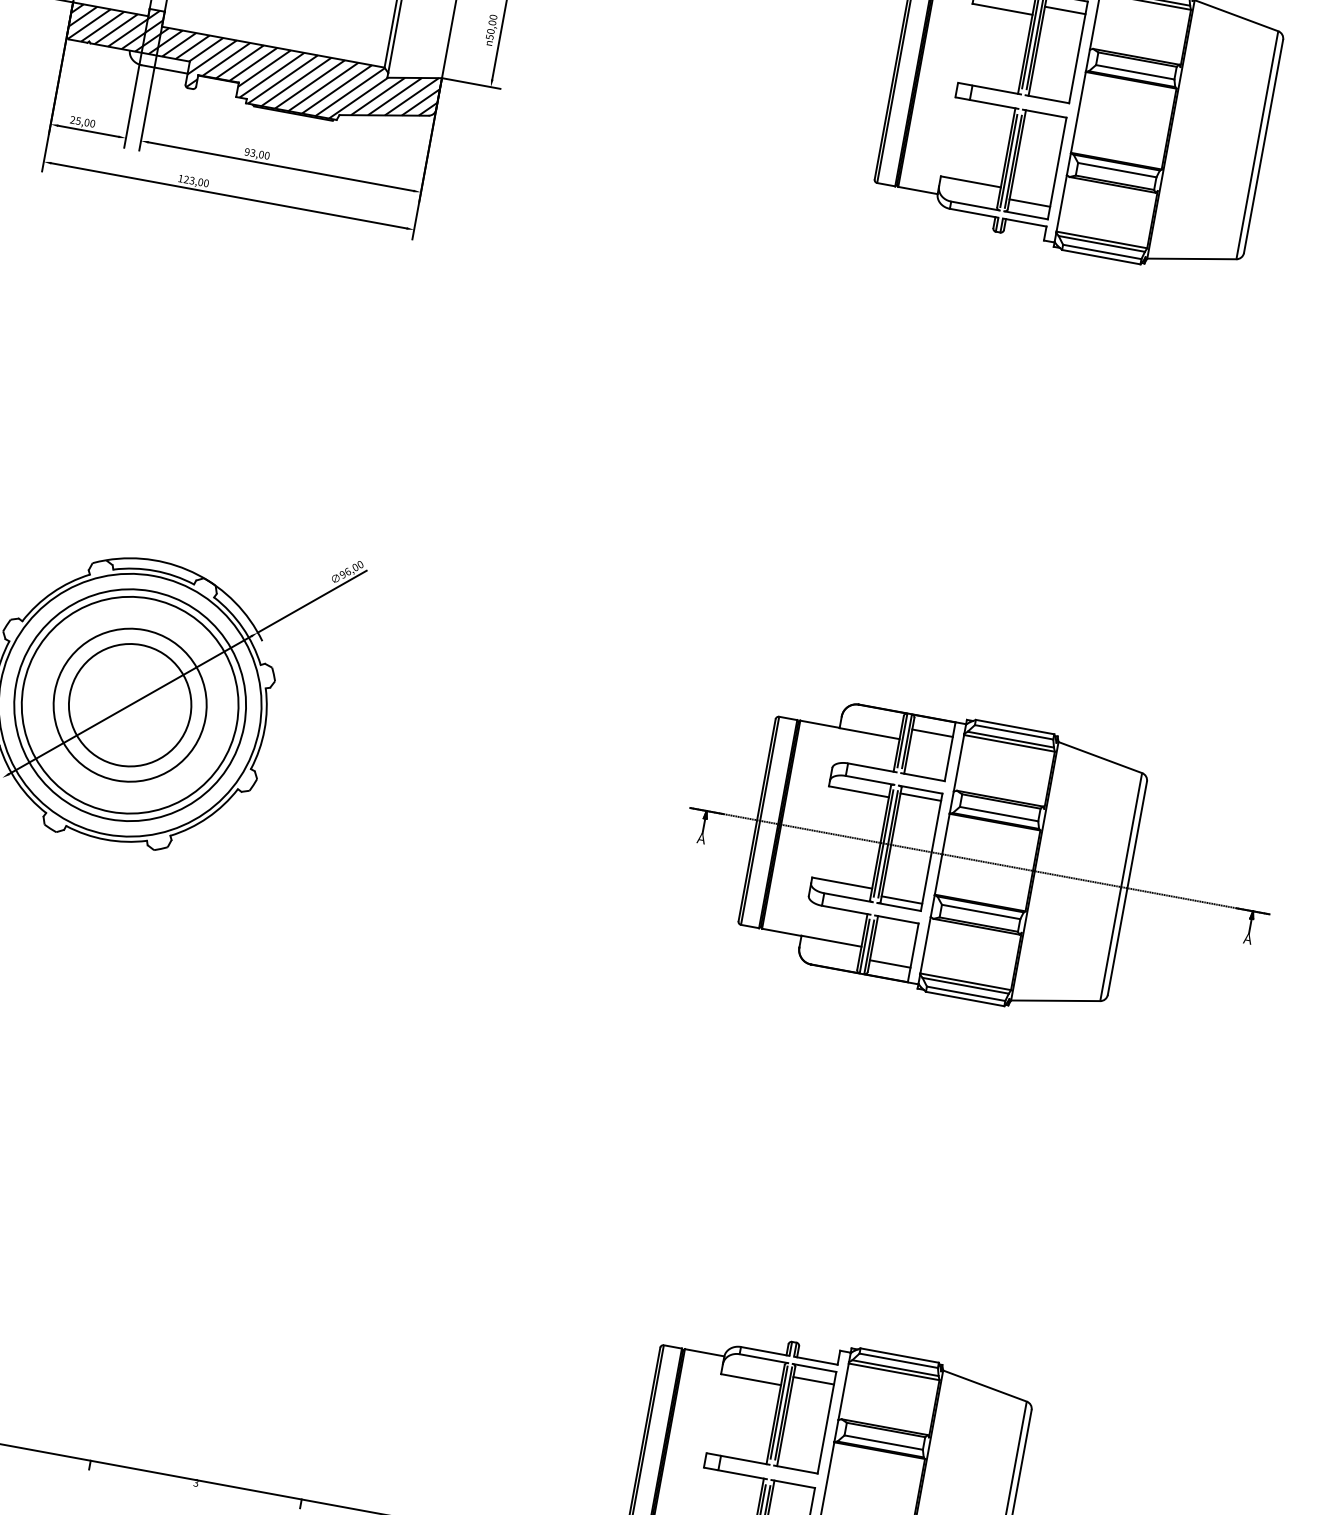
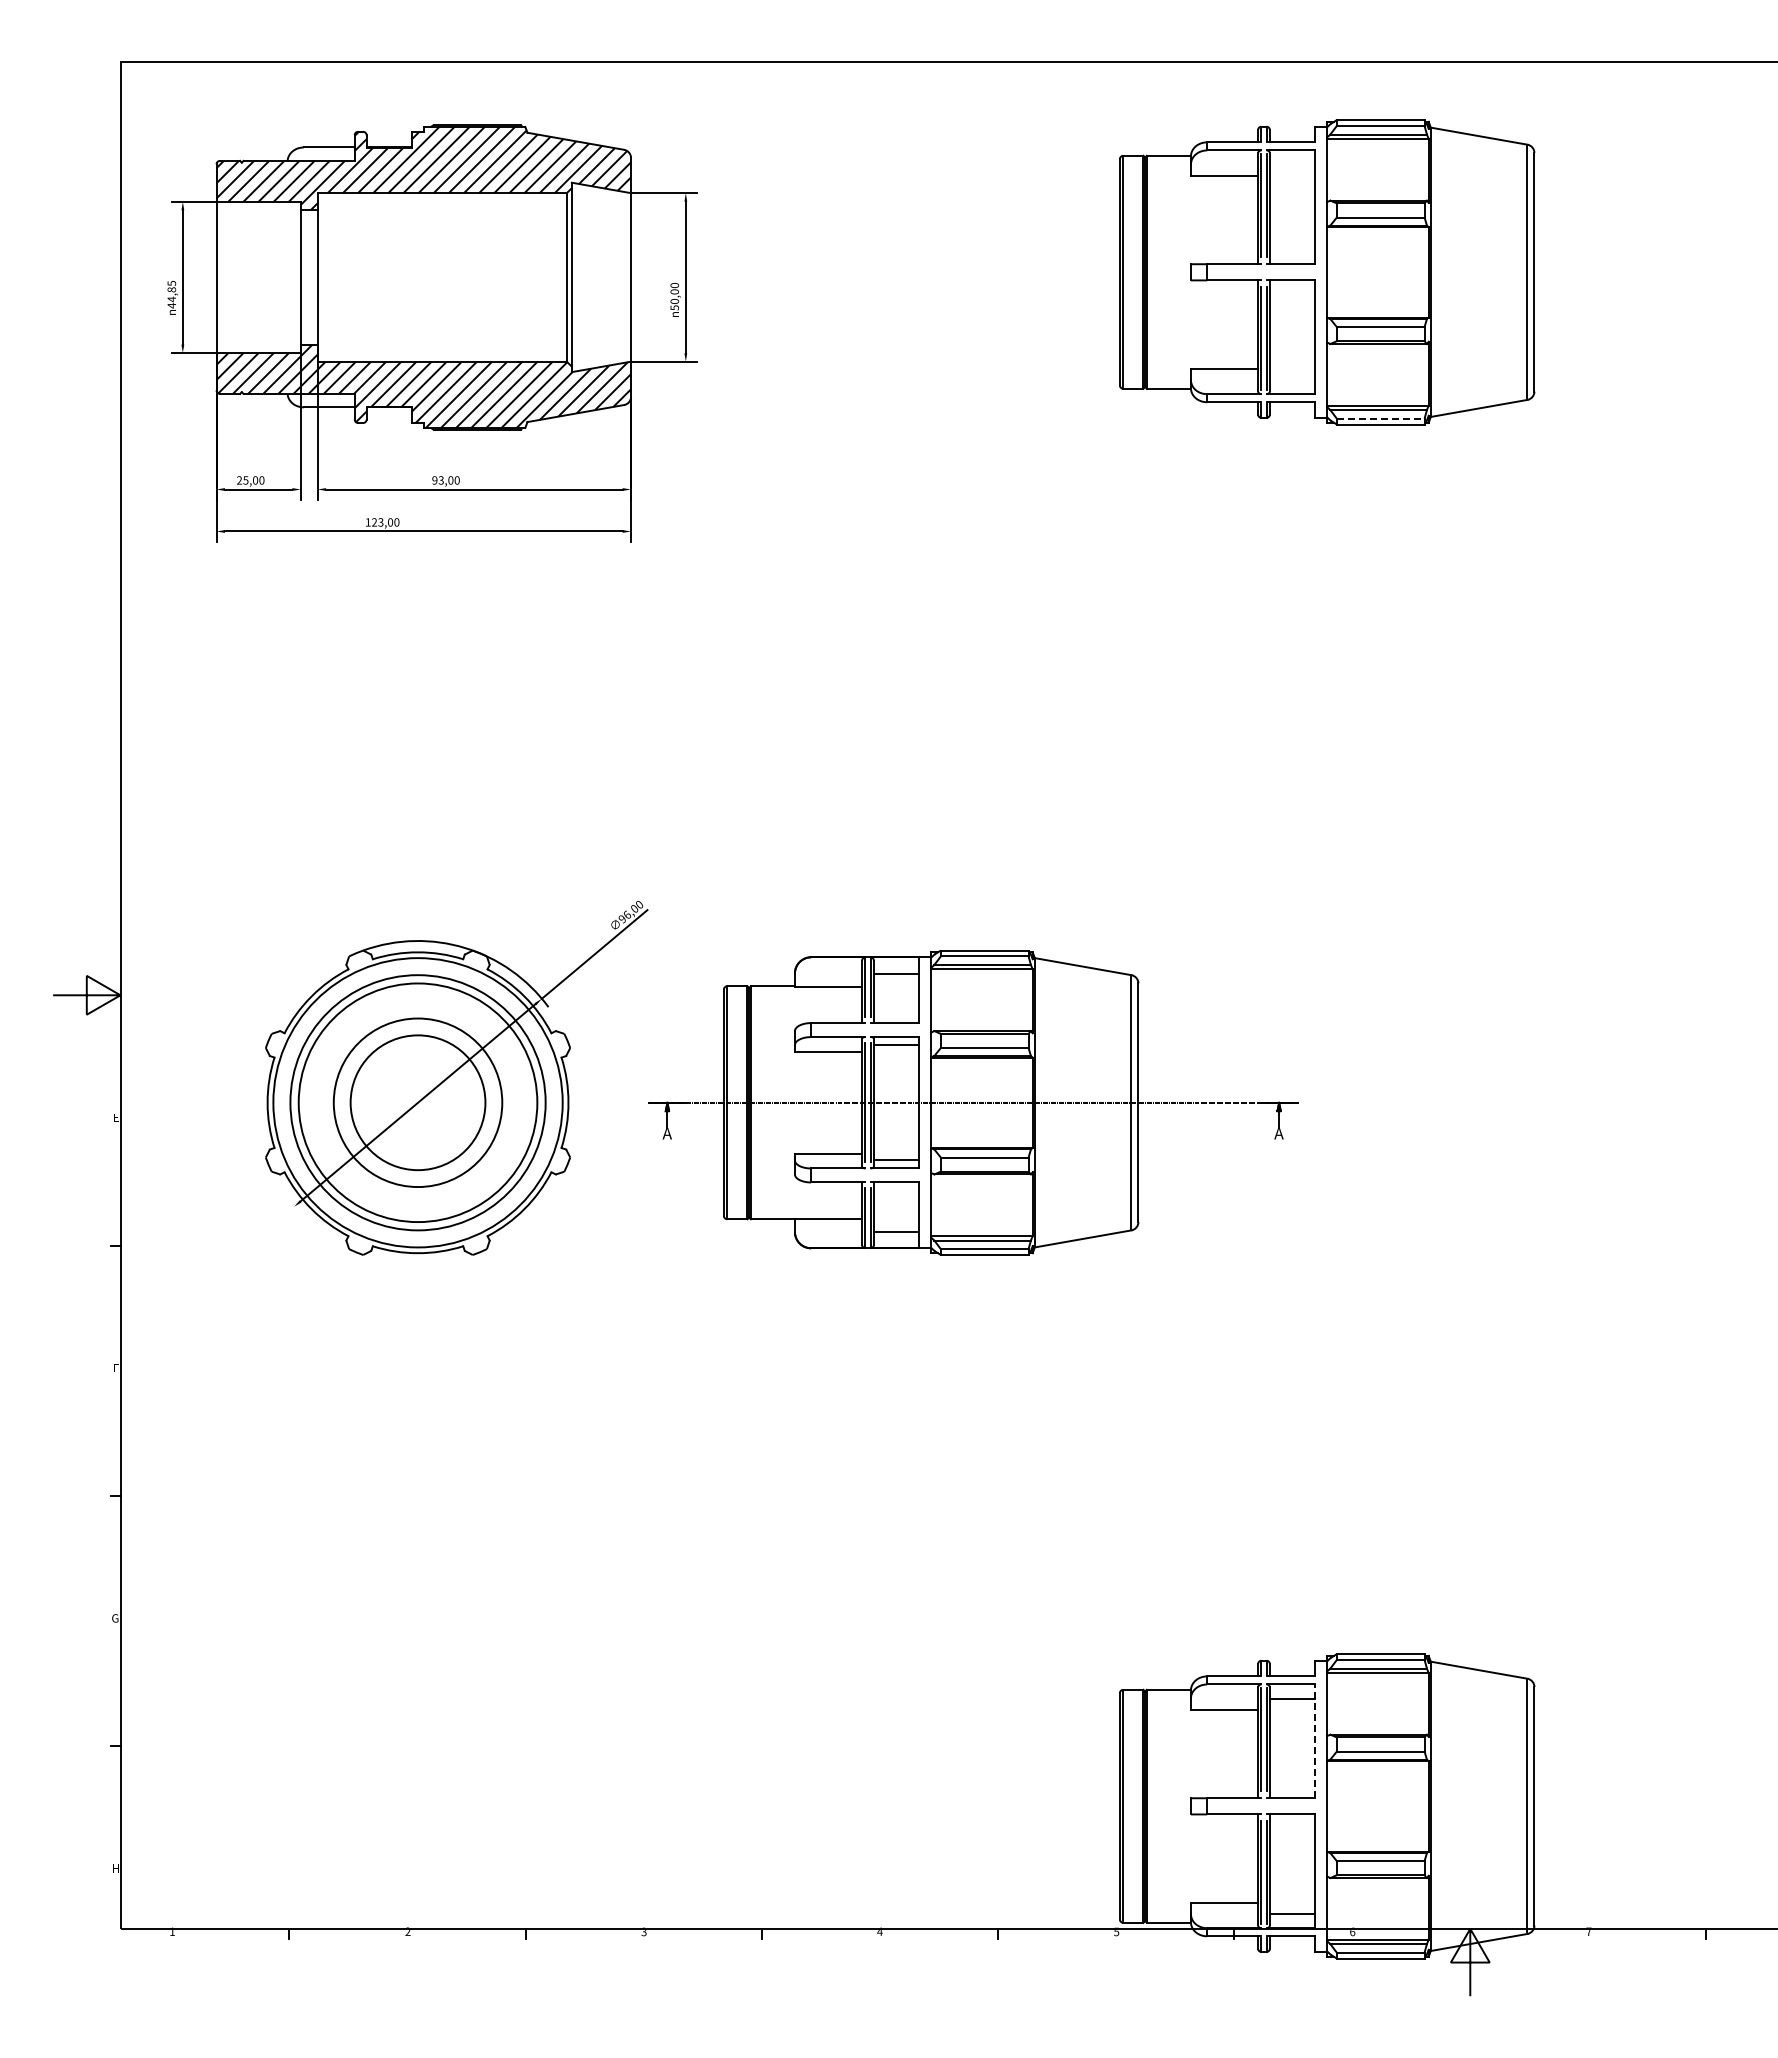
line: (1065, 10) -> (1292, 164), removed
line: (1029, 203) -> (1292, 380), removed
line: (1102, 251) -> (1380, 418), solid -> dashed
part: (980, 860) -> (973, 1102), moved
line: (827, 1422) -> (1315, 1741), solid -> dashed

